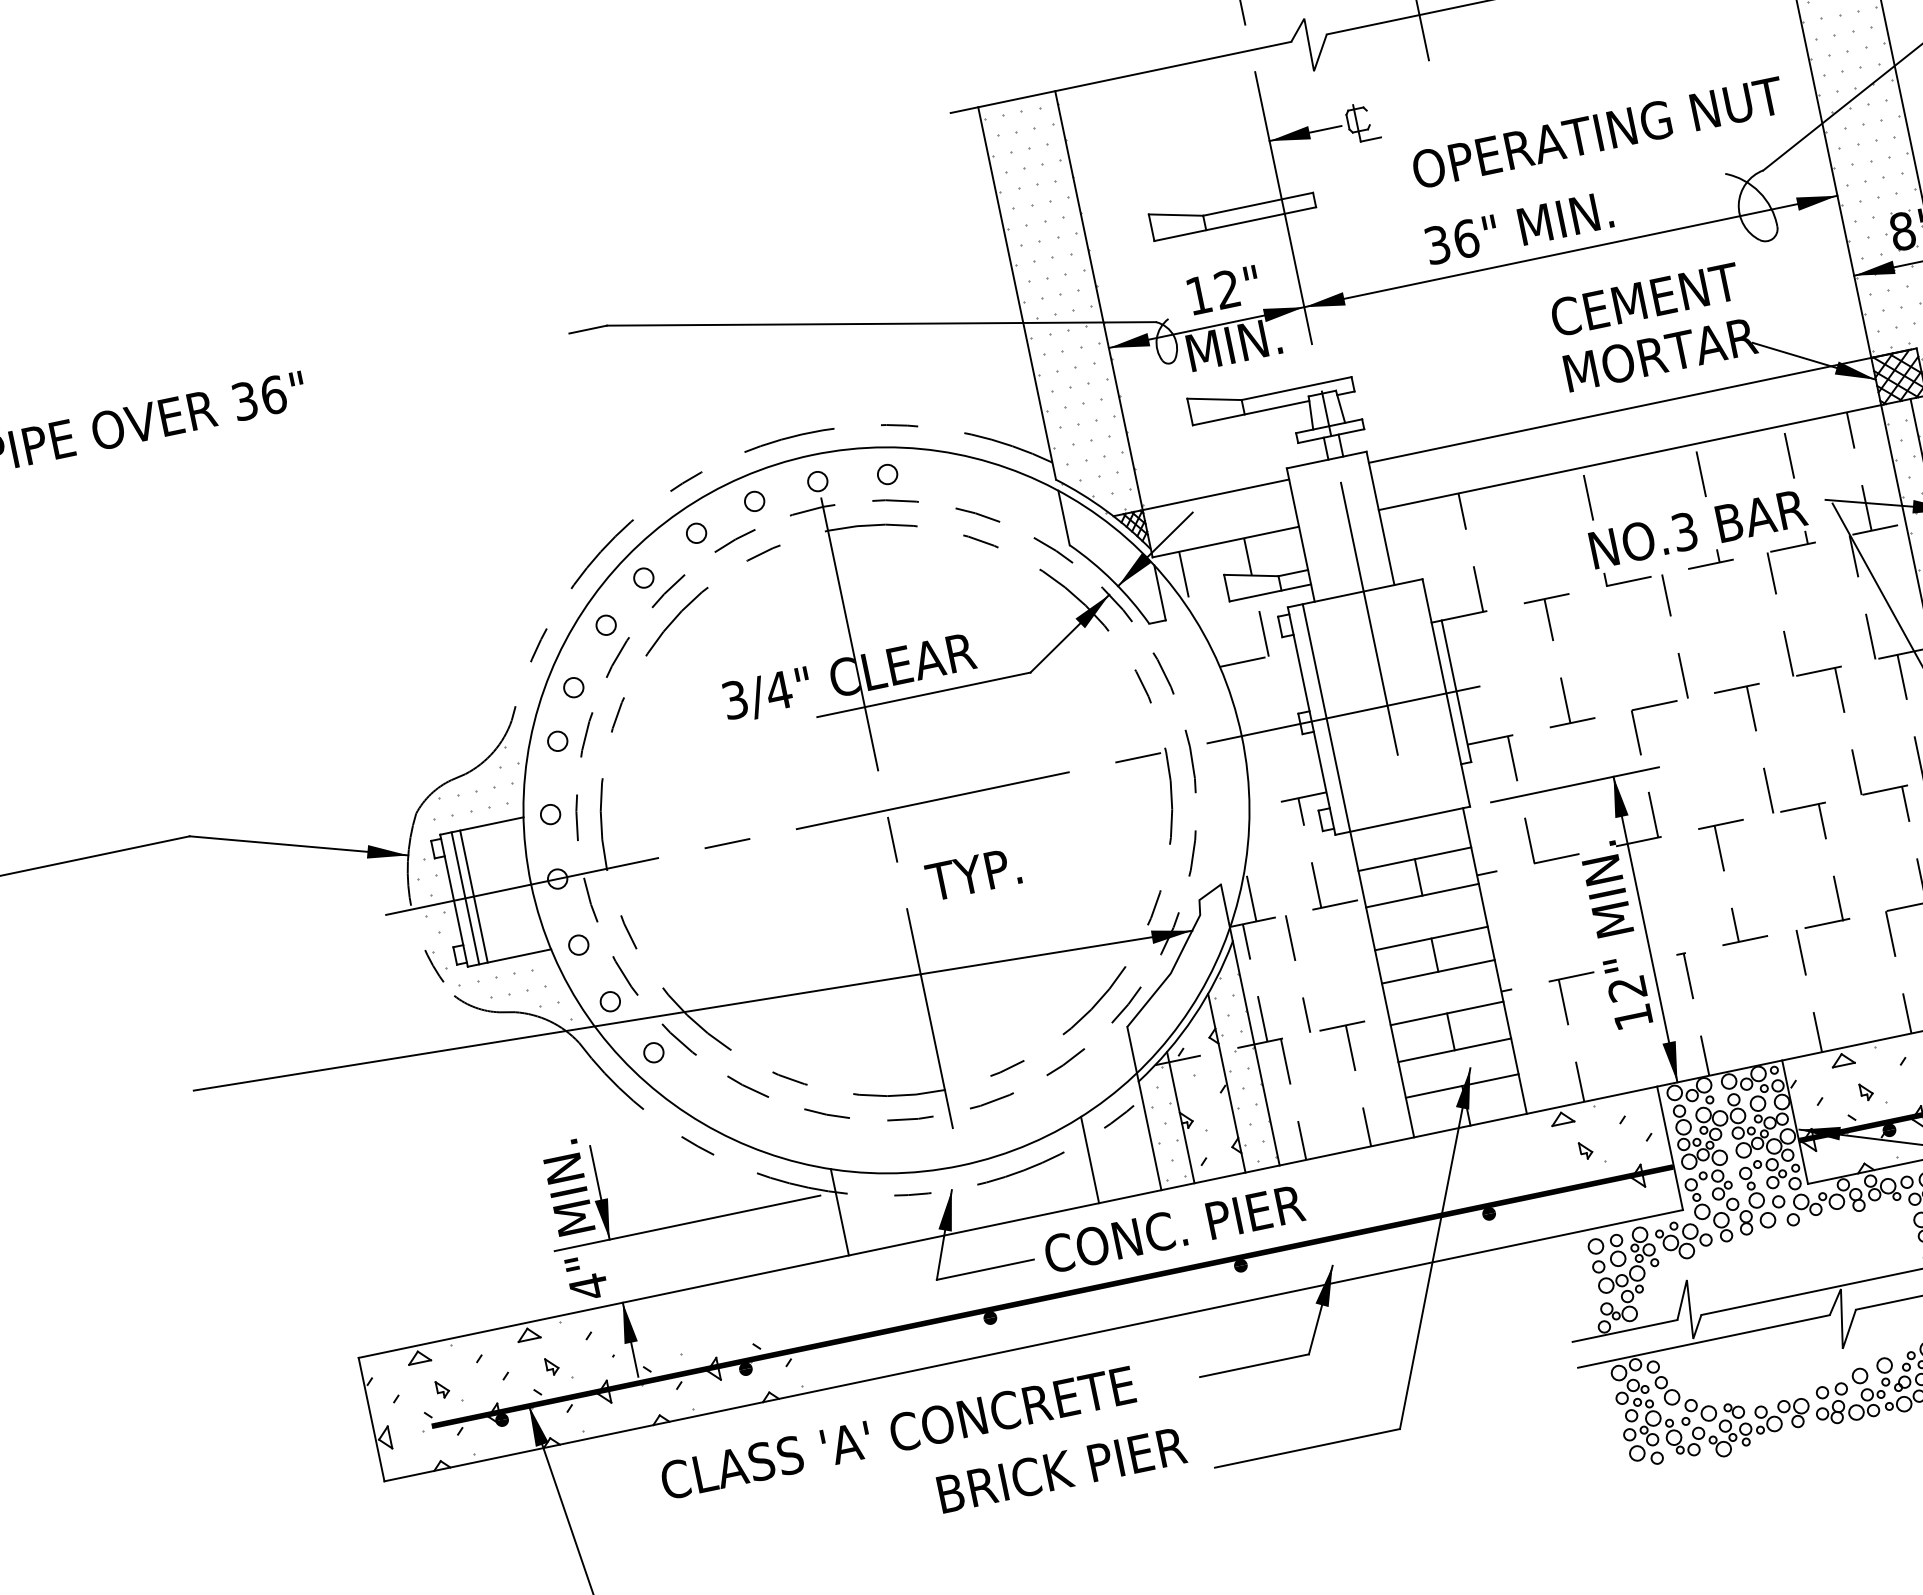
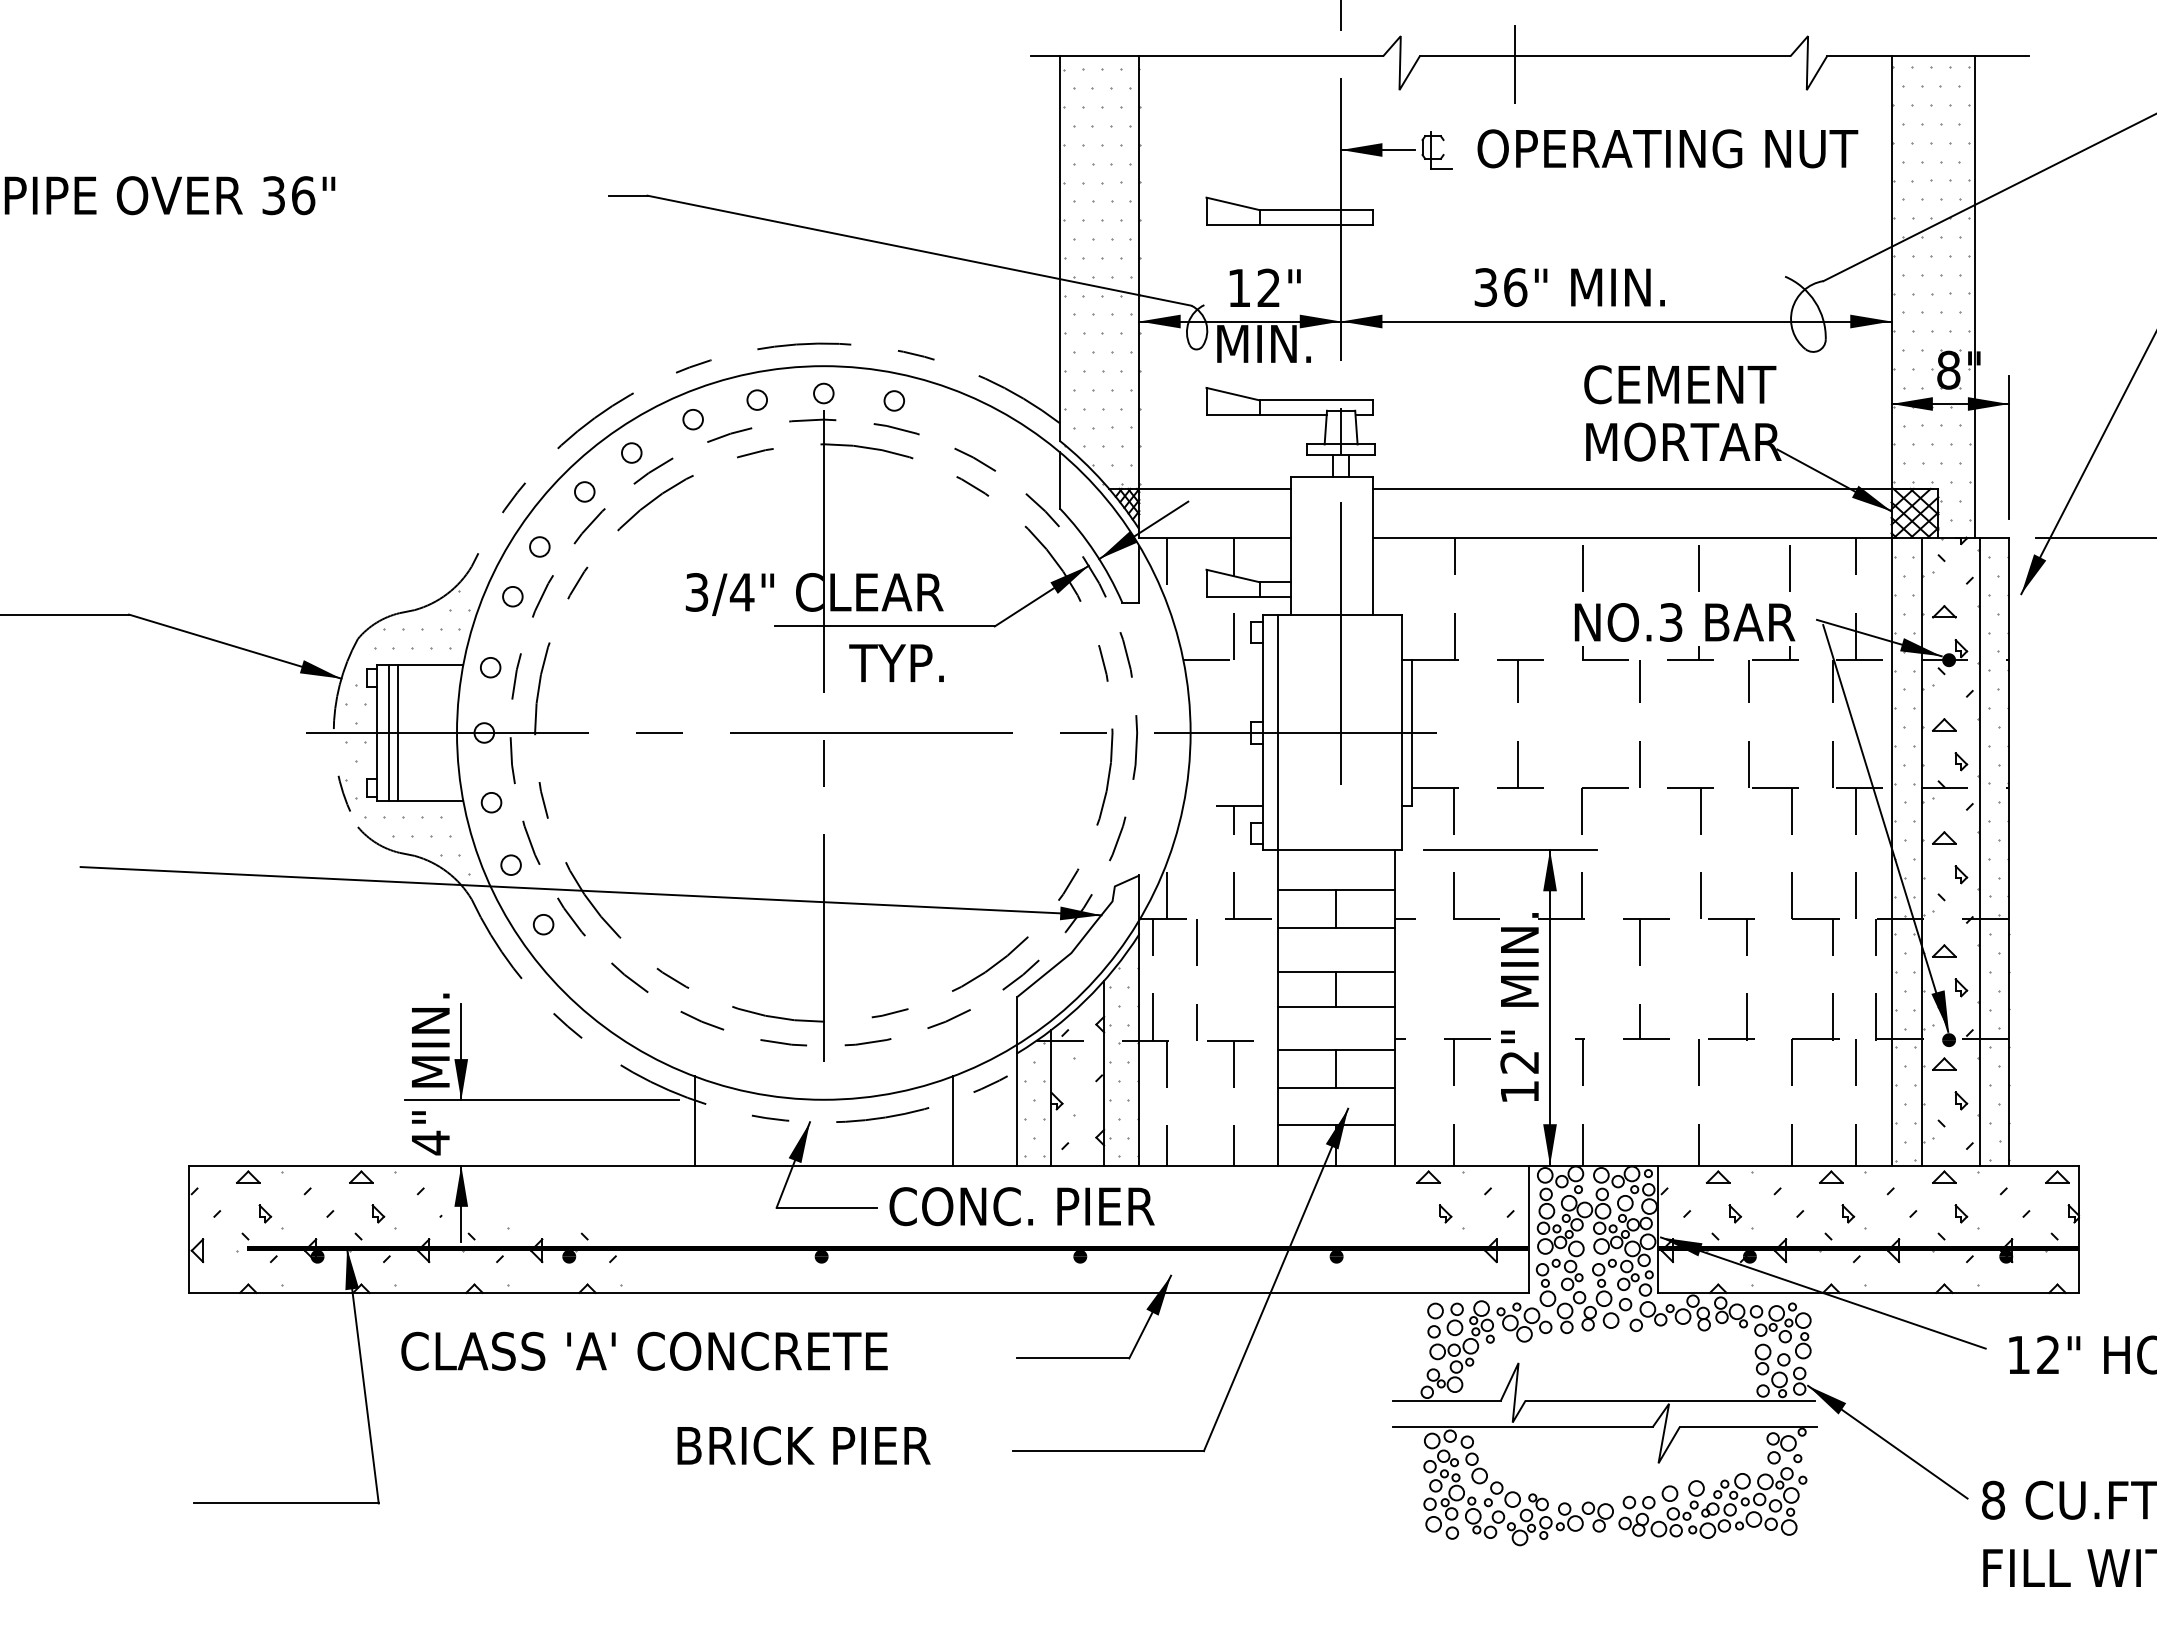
text: (1597, 132) -> (1667, 148), moved
text: (973, 873) -> (896, 662), moved
text: (897, 1432) -> (644, 1350), moved
text: (1061, 1469) -> (803, 1445), moved

